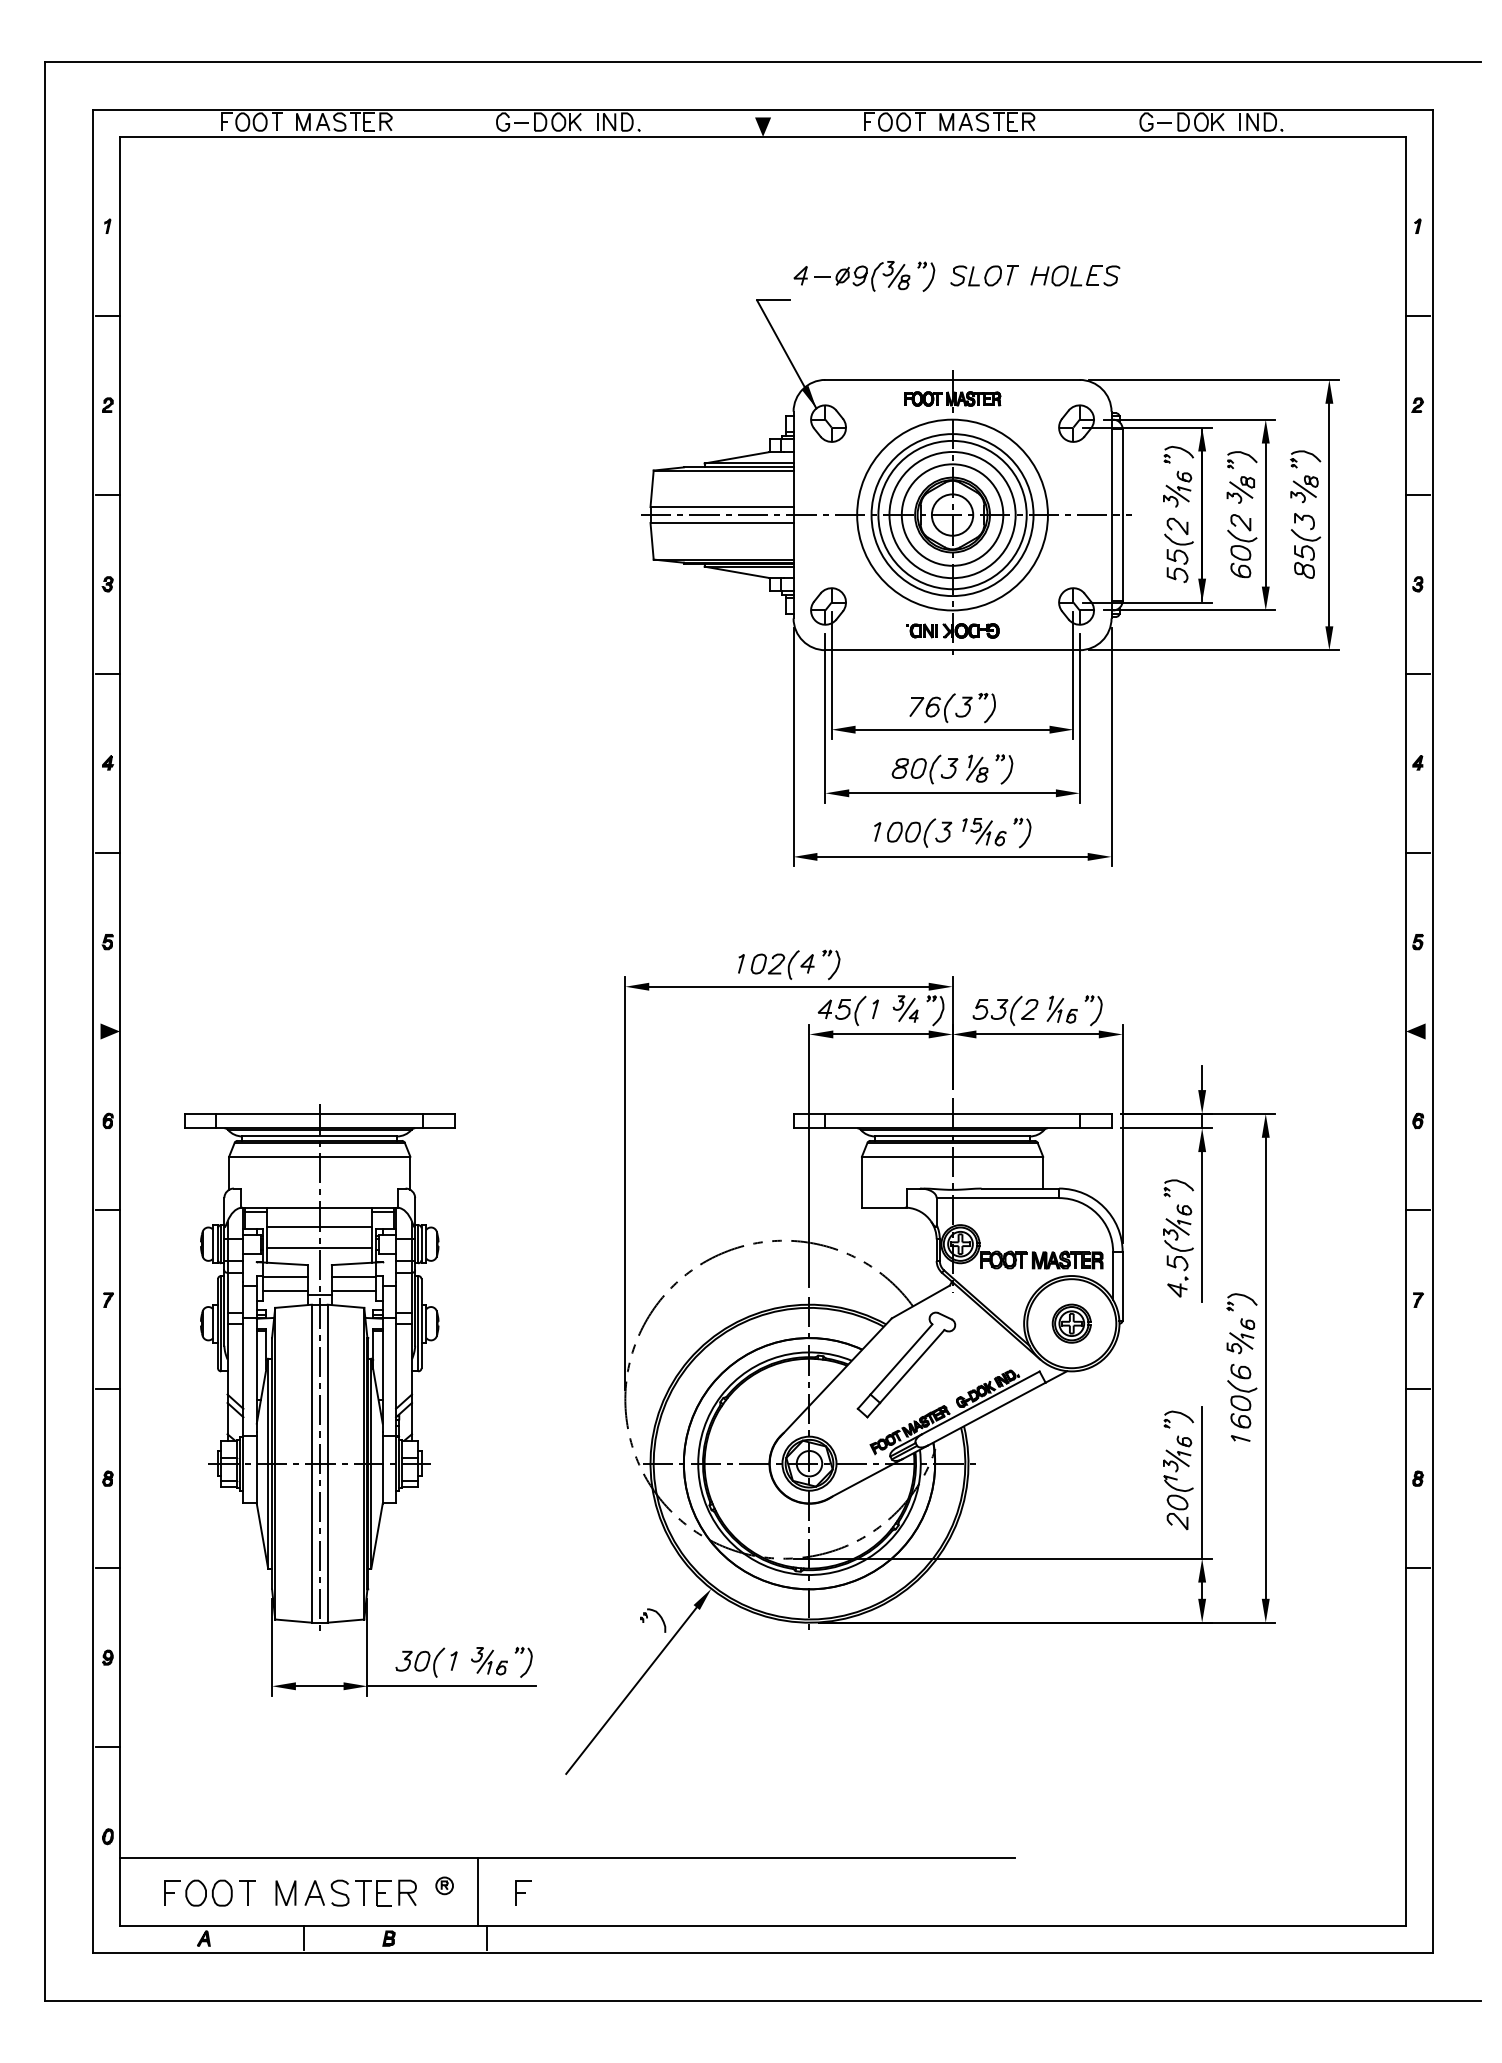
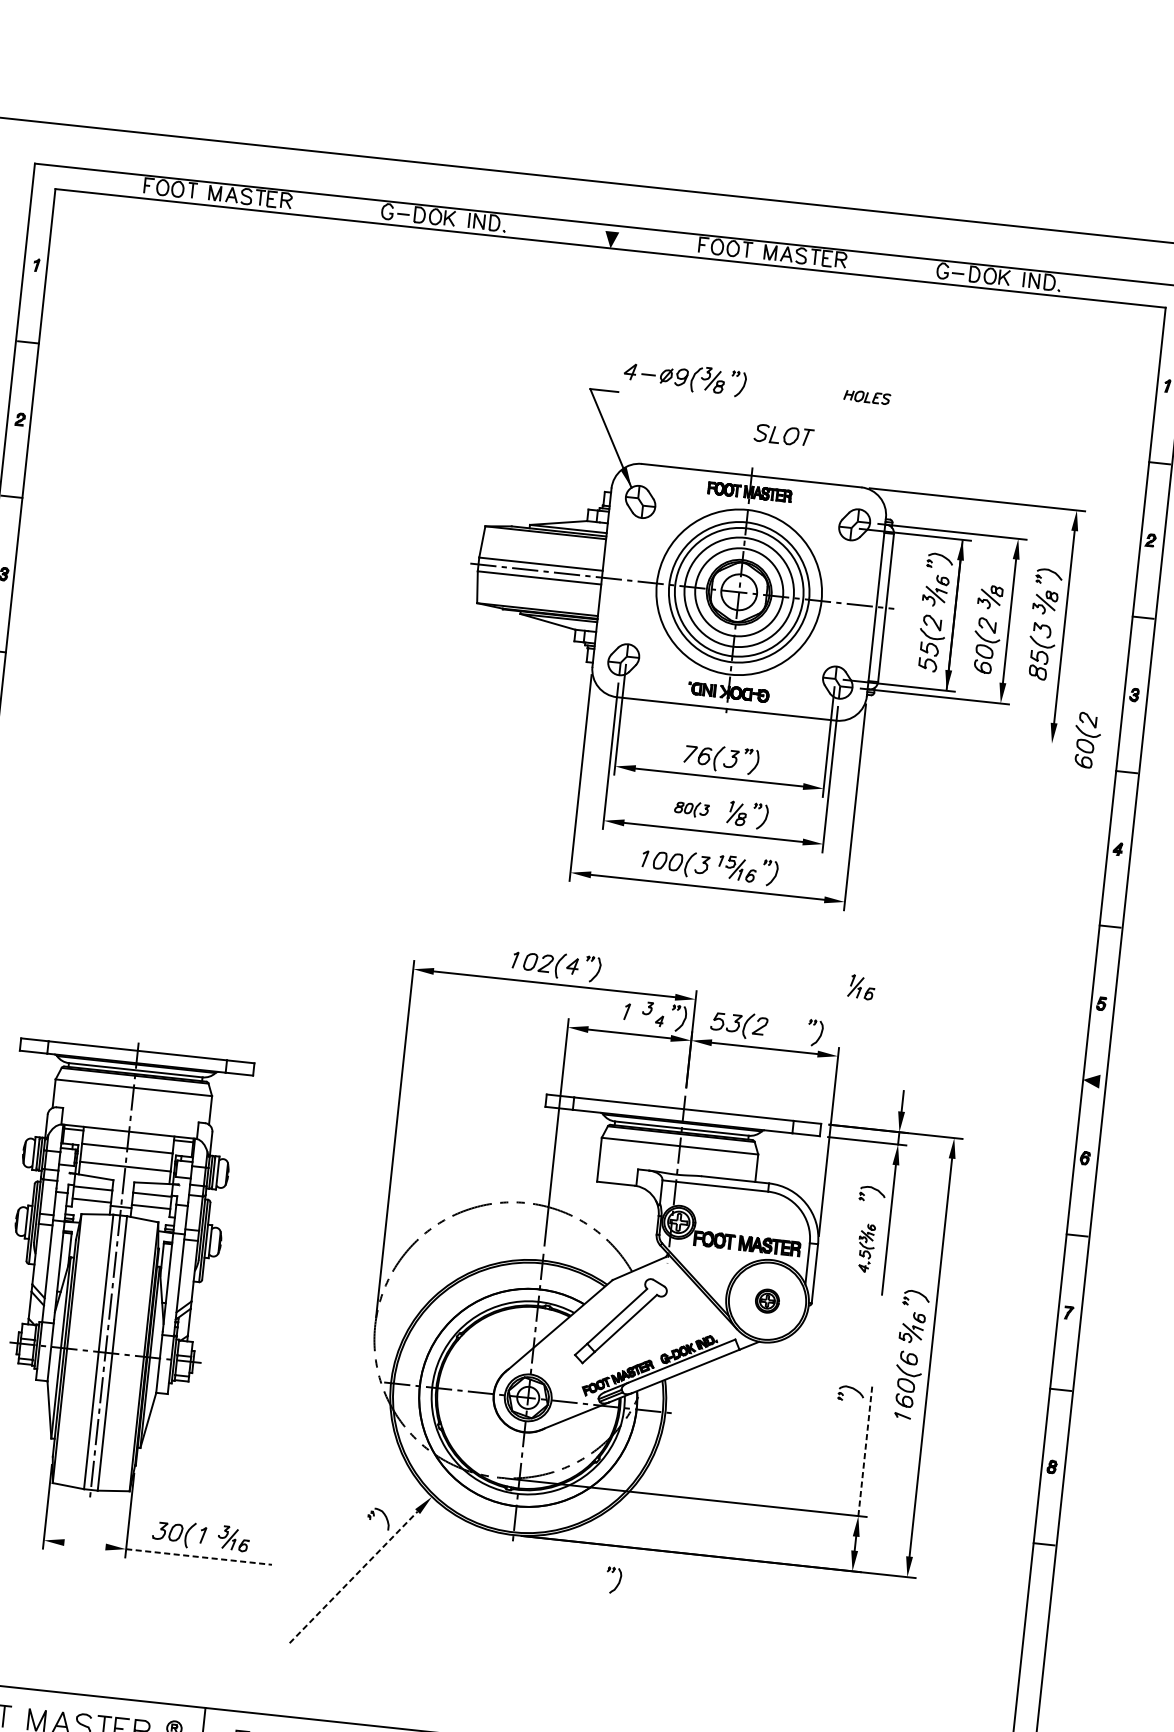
part: (984, 275) -> (783, 435), moved
part: (1075, 275) -> (867, 396), size x0.6
part: (1243, 454) -> (995, 566), removed
part: (1369, 642) -> (1087, 740), added
line: (1213, 650) -> (951, 733), removed
part: (924, 769) -> (691, 809), size x0.6
line: (906, 1009) -> (653, 1014), removed
part: (1061, 1009) -> (861, 987), moved
part: (841, 1010) -> (597, 1009), removed
part: (1178, 1250) -> (866, 1247), size x0.6
part: (1071, 1323) -> (767, 1301), size x0.7
part: (1178, 1482) -> (844, 1448), removed
line: (1202, 1483) -> (865, 1451), solid -> dashed
part: (529, 1662) -> (618, 1581), moved
line: (319, 1686) -> (84, 1544), removed
line: (452, 1686) -> (199, 1557), solid -> dashed
line: (631, 1690) -> (353, 1577), solid -> dashed

